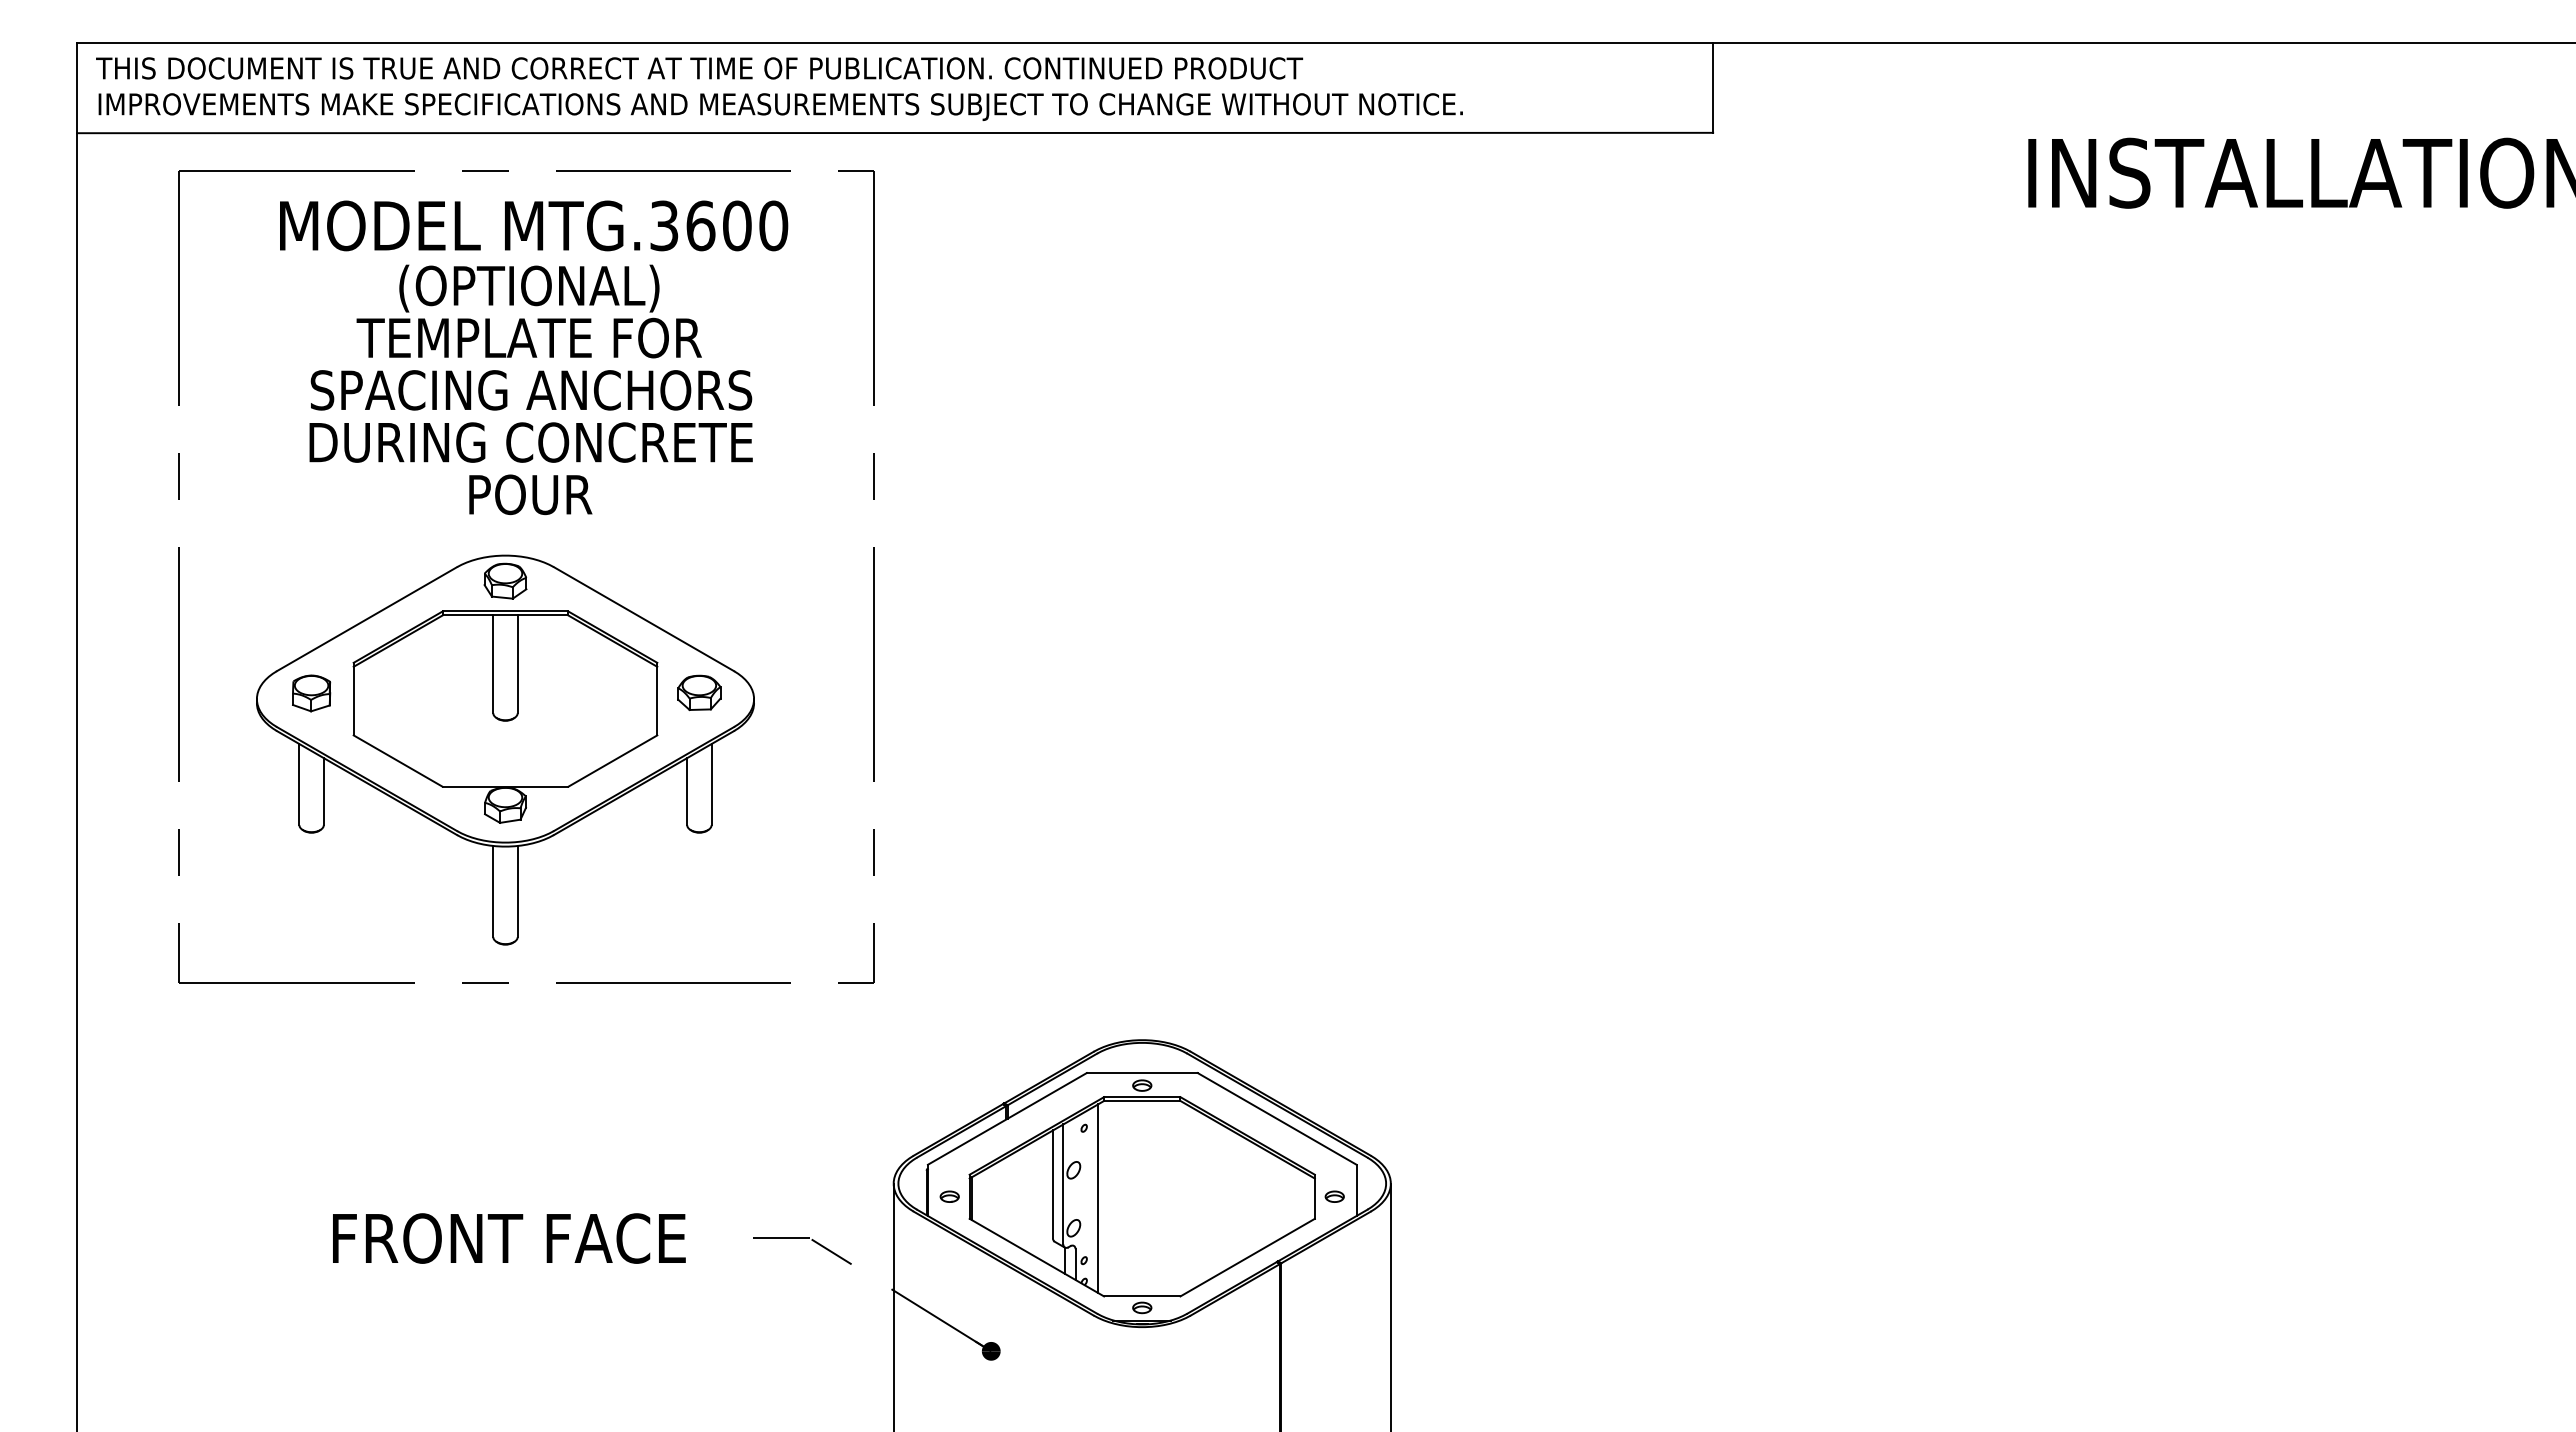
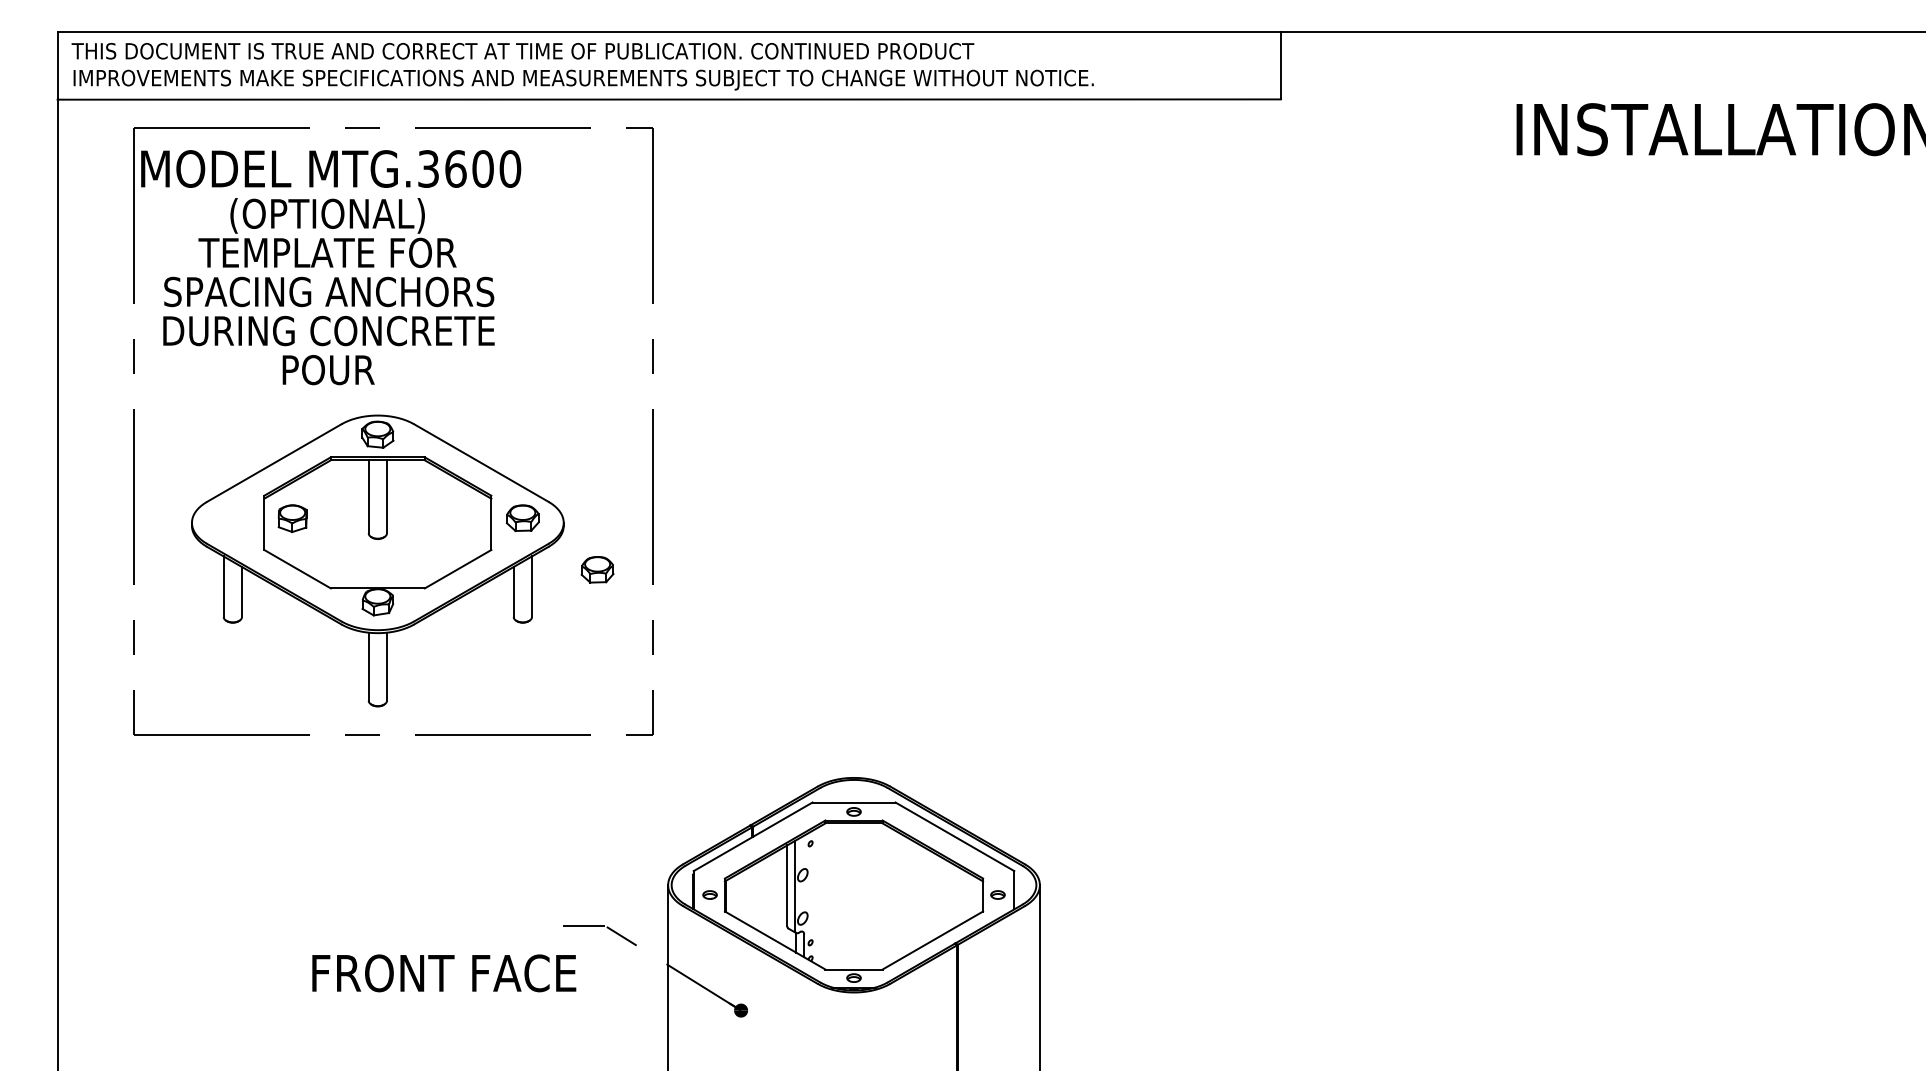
text: (534, 357) -> (331, 267), moved
part: (311, 693) -> (292, 518), moved
part: (799, 761) -> (597, 569), added
line: (1098, 1198) -> (821, 896), removed
text: (509, 1238) -> (444, 973), moved

